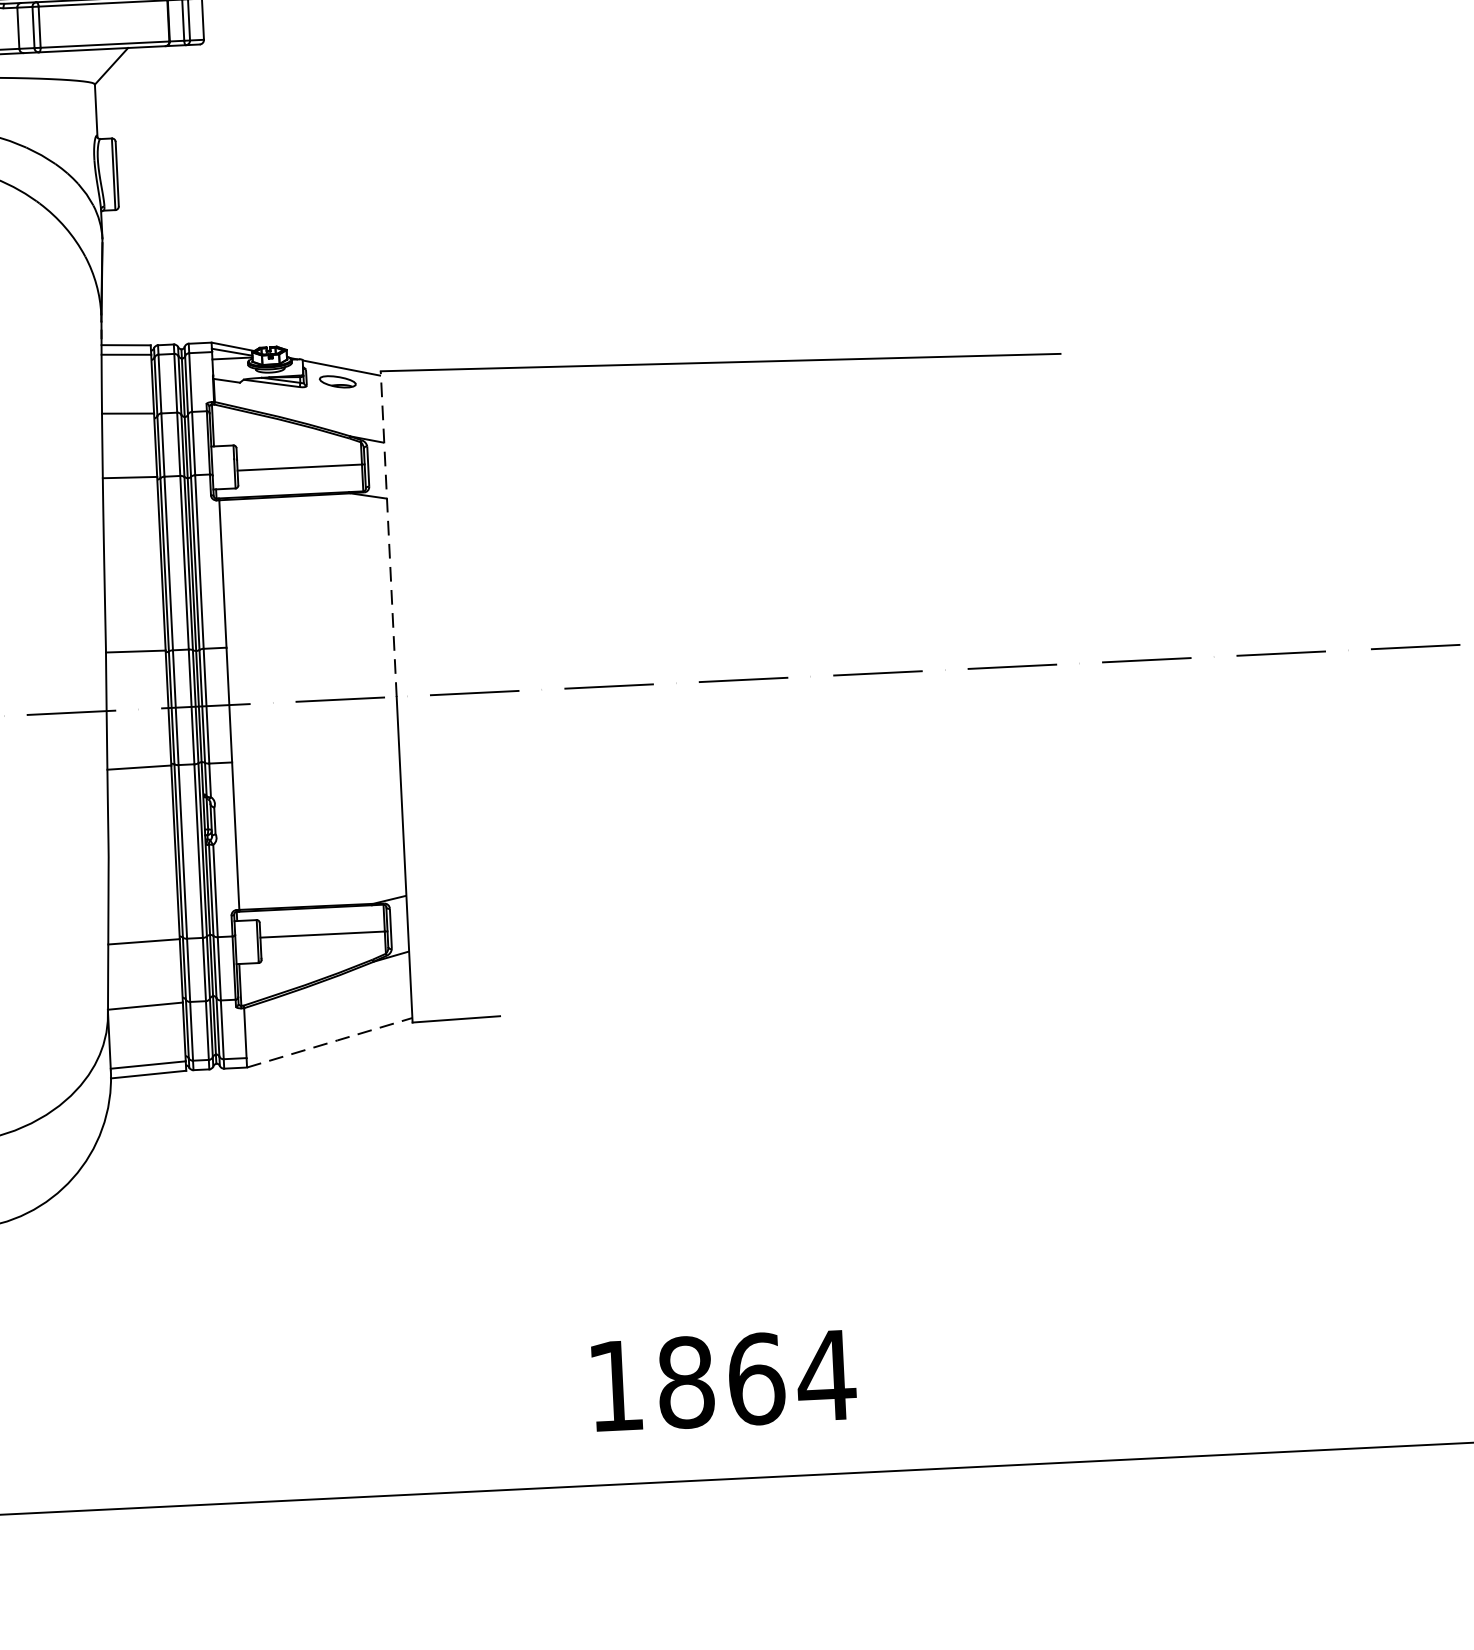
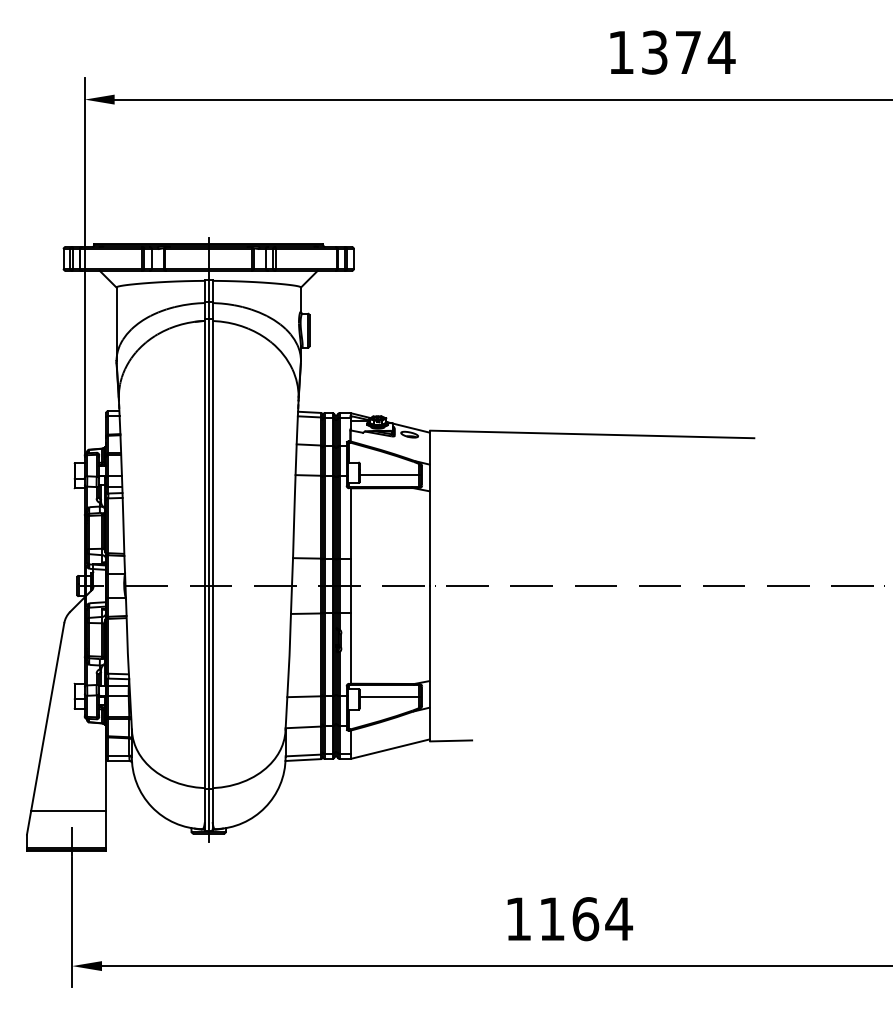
line: (389, 534) -> (430, 508), dashed -> solid
line: (331, 1041) -> (391, 748), dashed -> solid
text: (686, 1383) -> (552, 919), 1864 -> 1164

